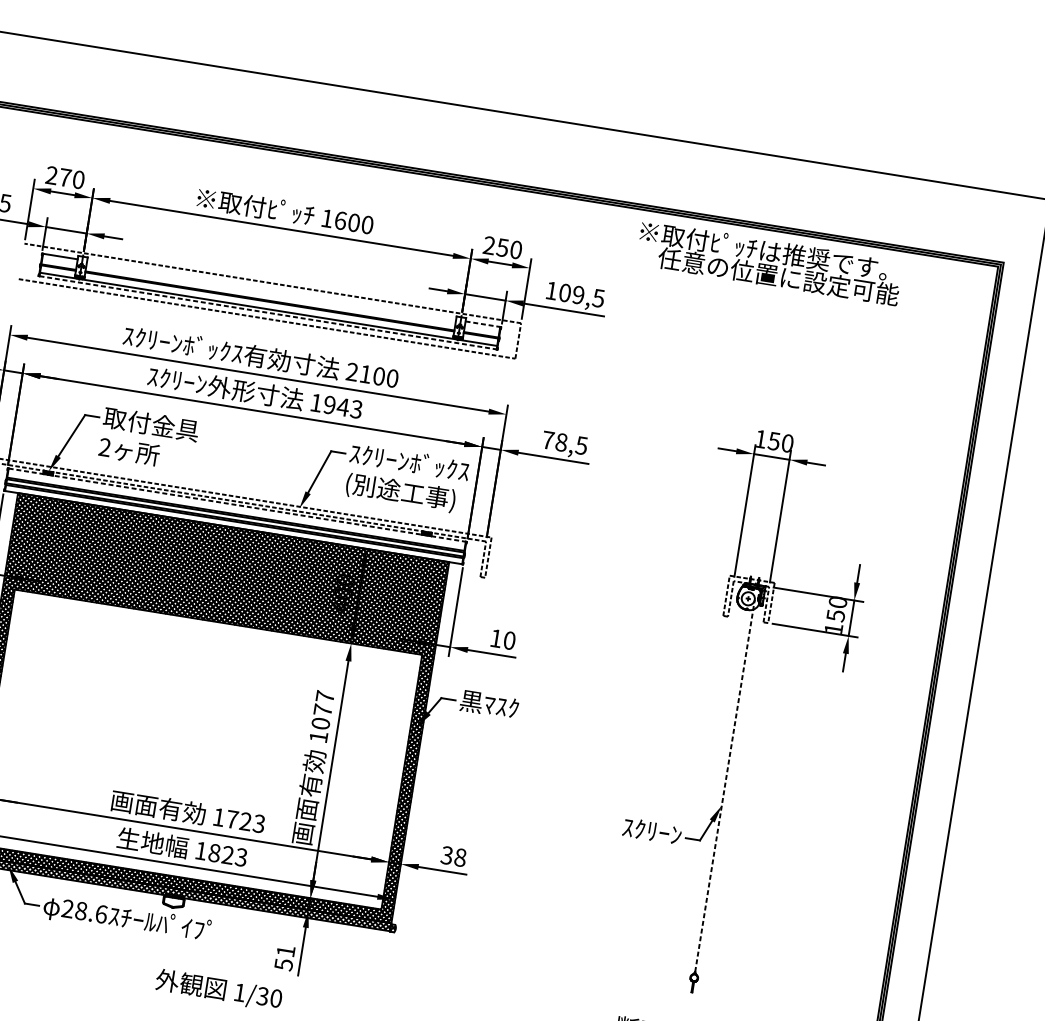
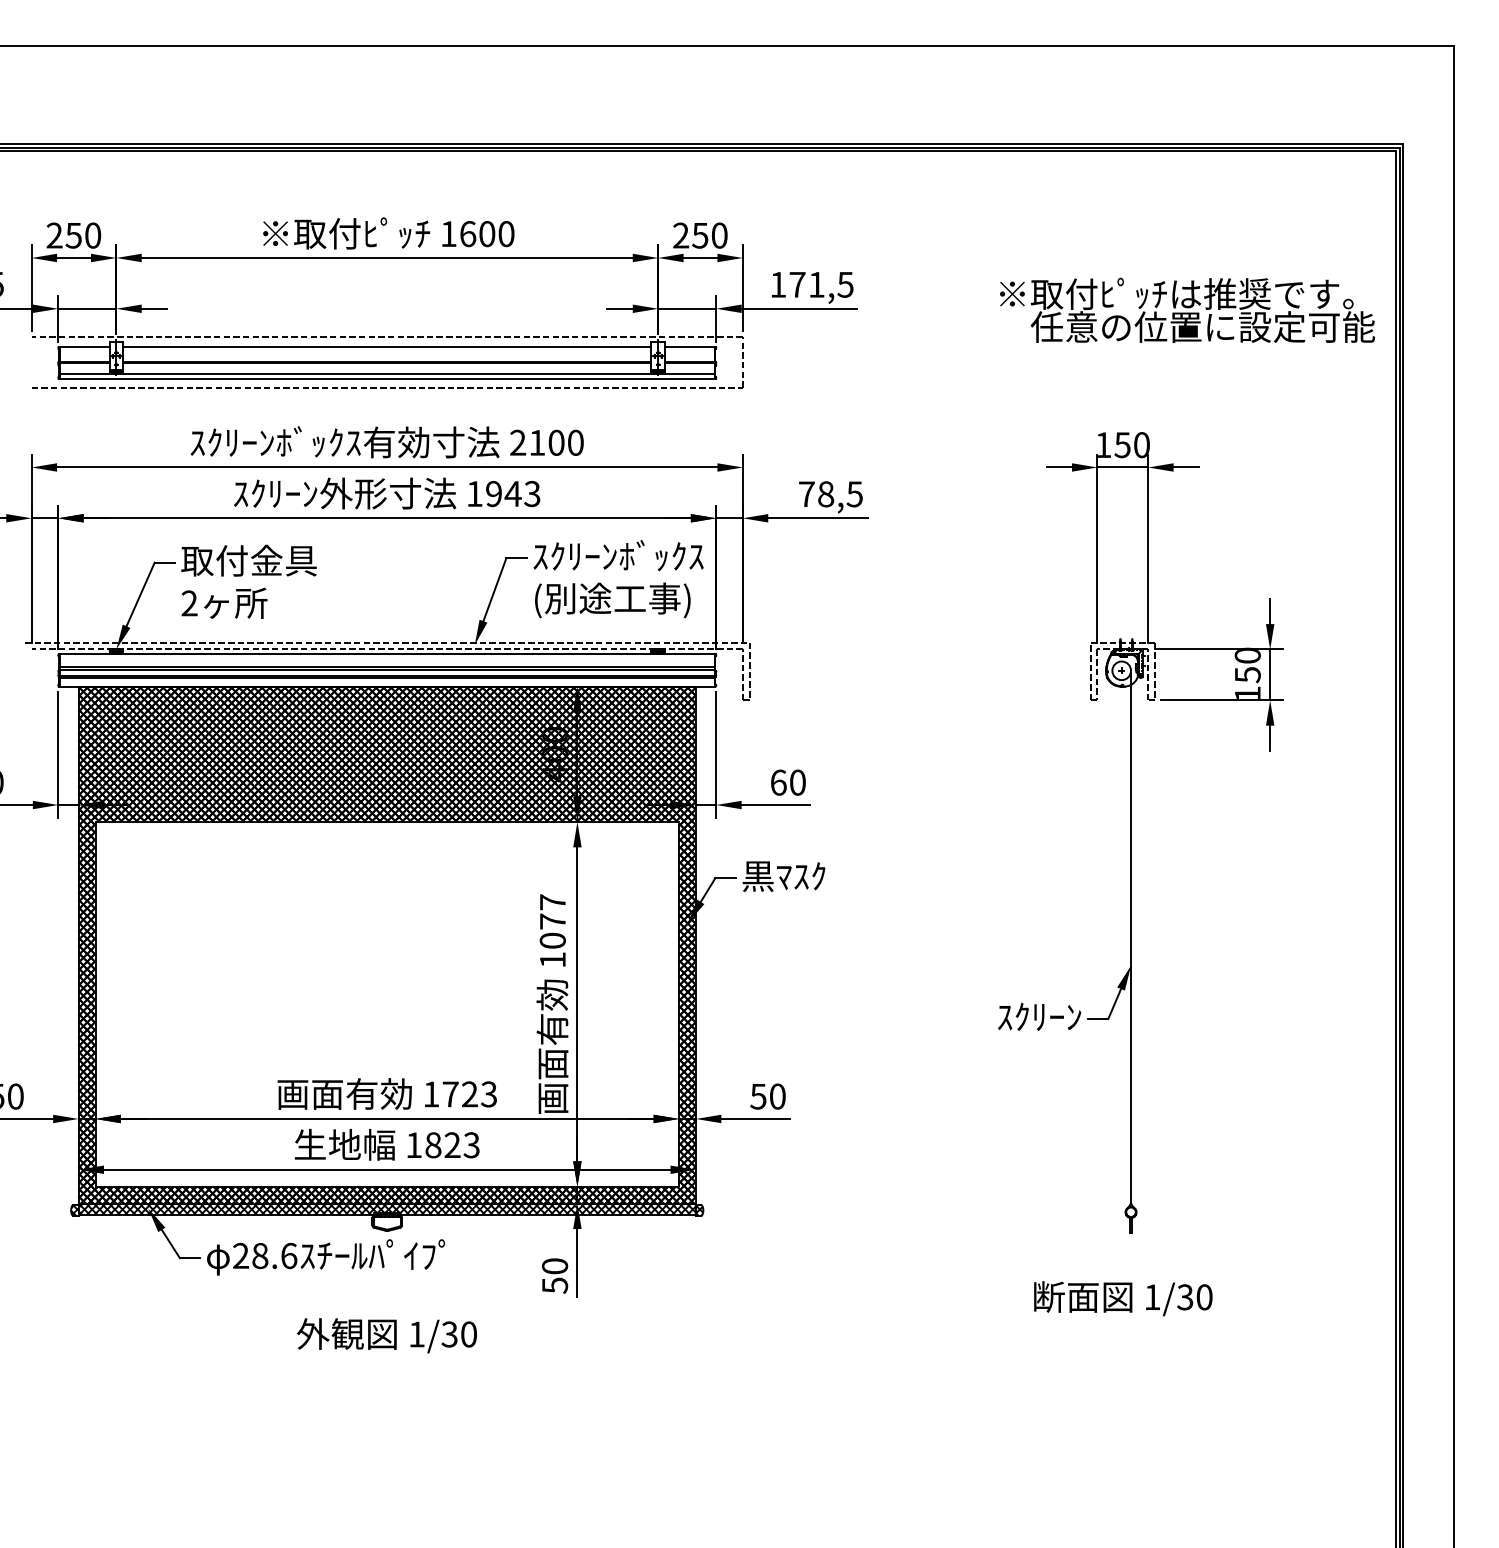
text: (65, 177) -> (73, 235), 270 -> 250
text: (769, 262) -> (1187, 309), moved
line: (271, 290) -> (387, 346), added
text: (571, 293) -> (806, 284), 109,5 -> 171,5
line: (268, 312) -> (387, 378), dashed -> solid
line: (482, 323) -> (689, 346), dashed -> solid
line: (237, 505) -> (387, 654), dashed -> solid
text: (496, 638) -> (778, 782), 10 -> 60
line: (725, 785) -> (1131, 936), dashed -> solid
text: (454, 856) -> (768, 1096), 38 -> 50
text: (286, 951) -> (555, 1266), 51 -> 50
text: (218, 990) -> (386, 1335), moved

